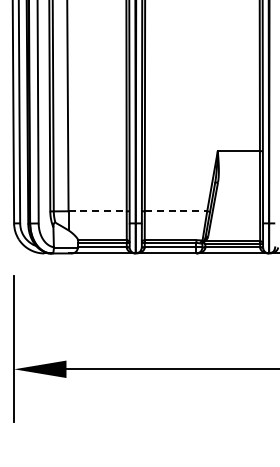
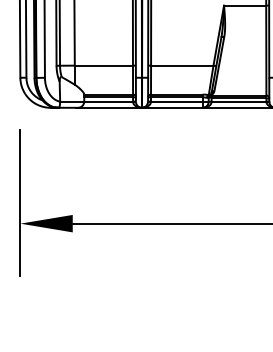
line: (98, 211) -> (104, 65), dashed -> solid
line: (176, 211) -> (182, 65), dashed -> solid

